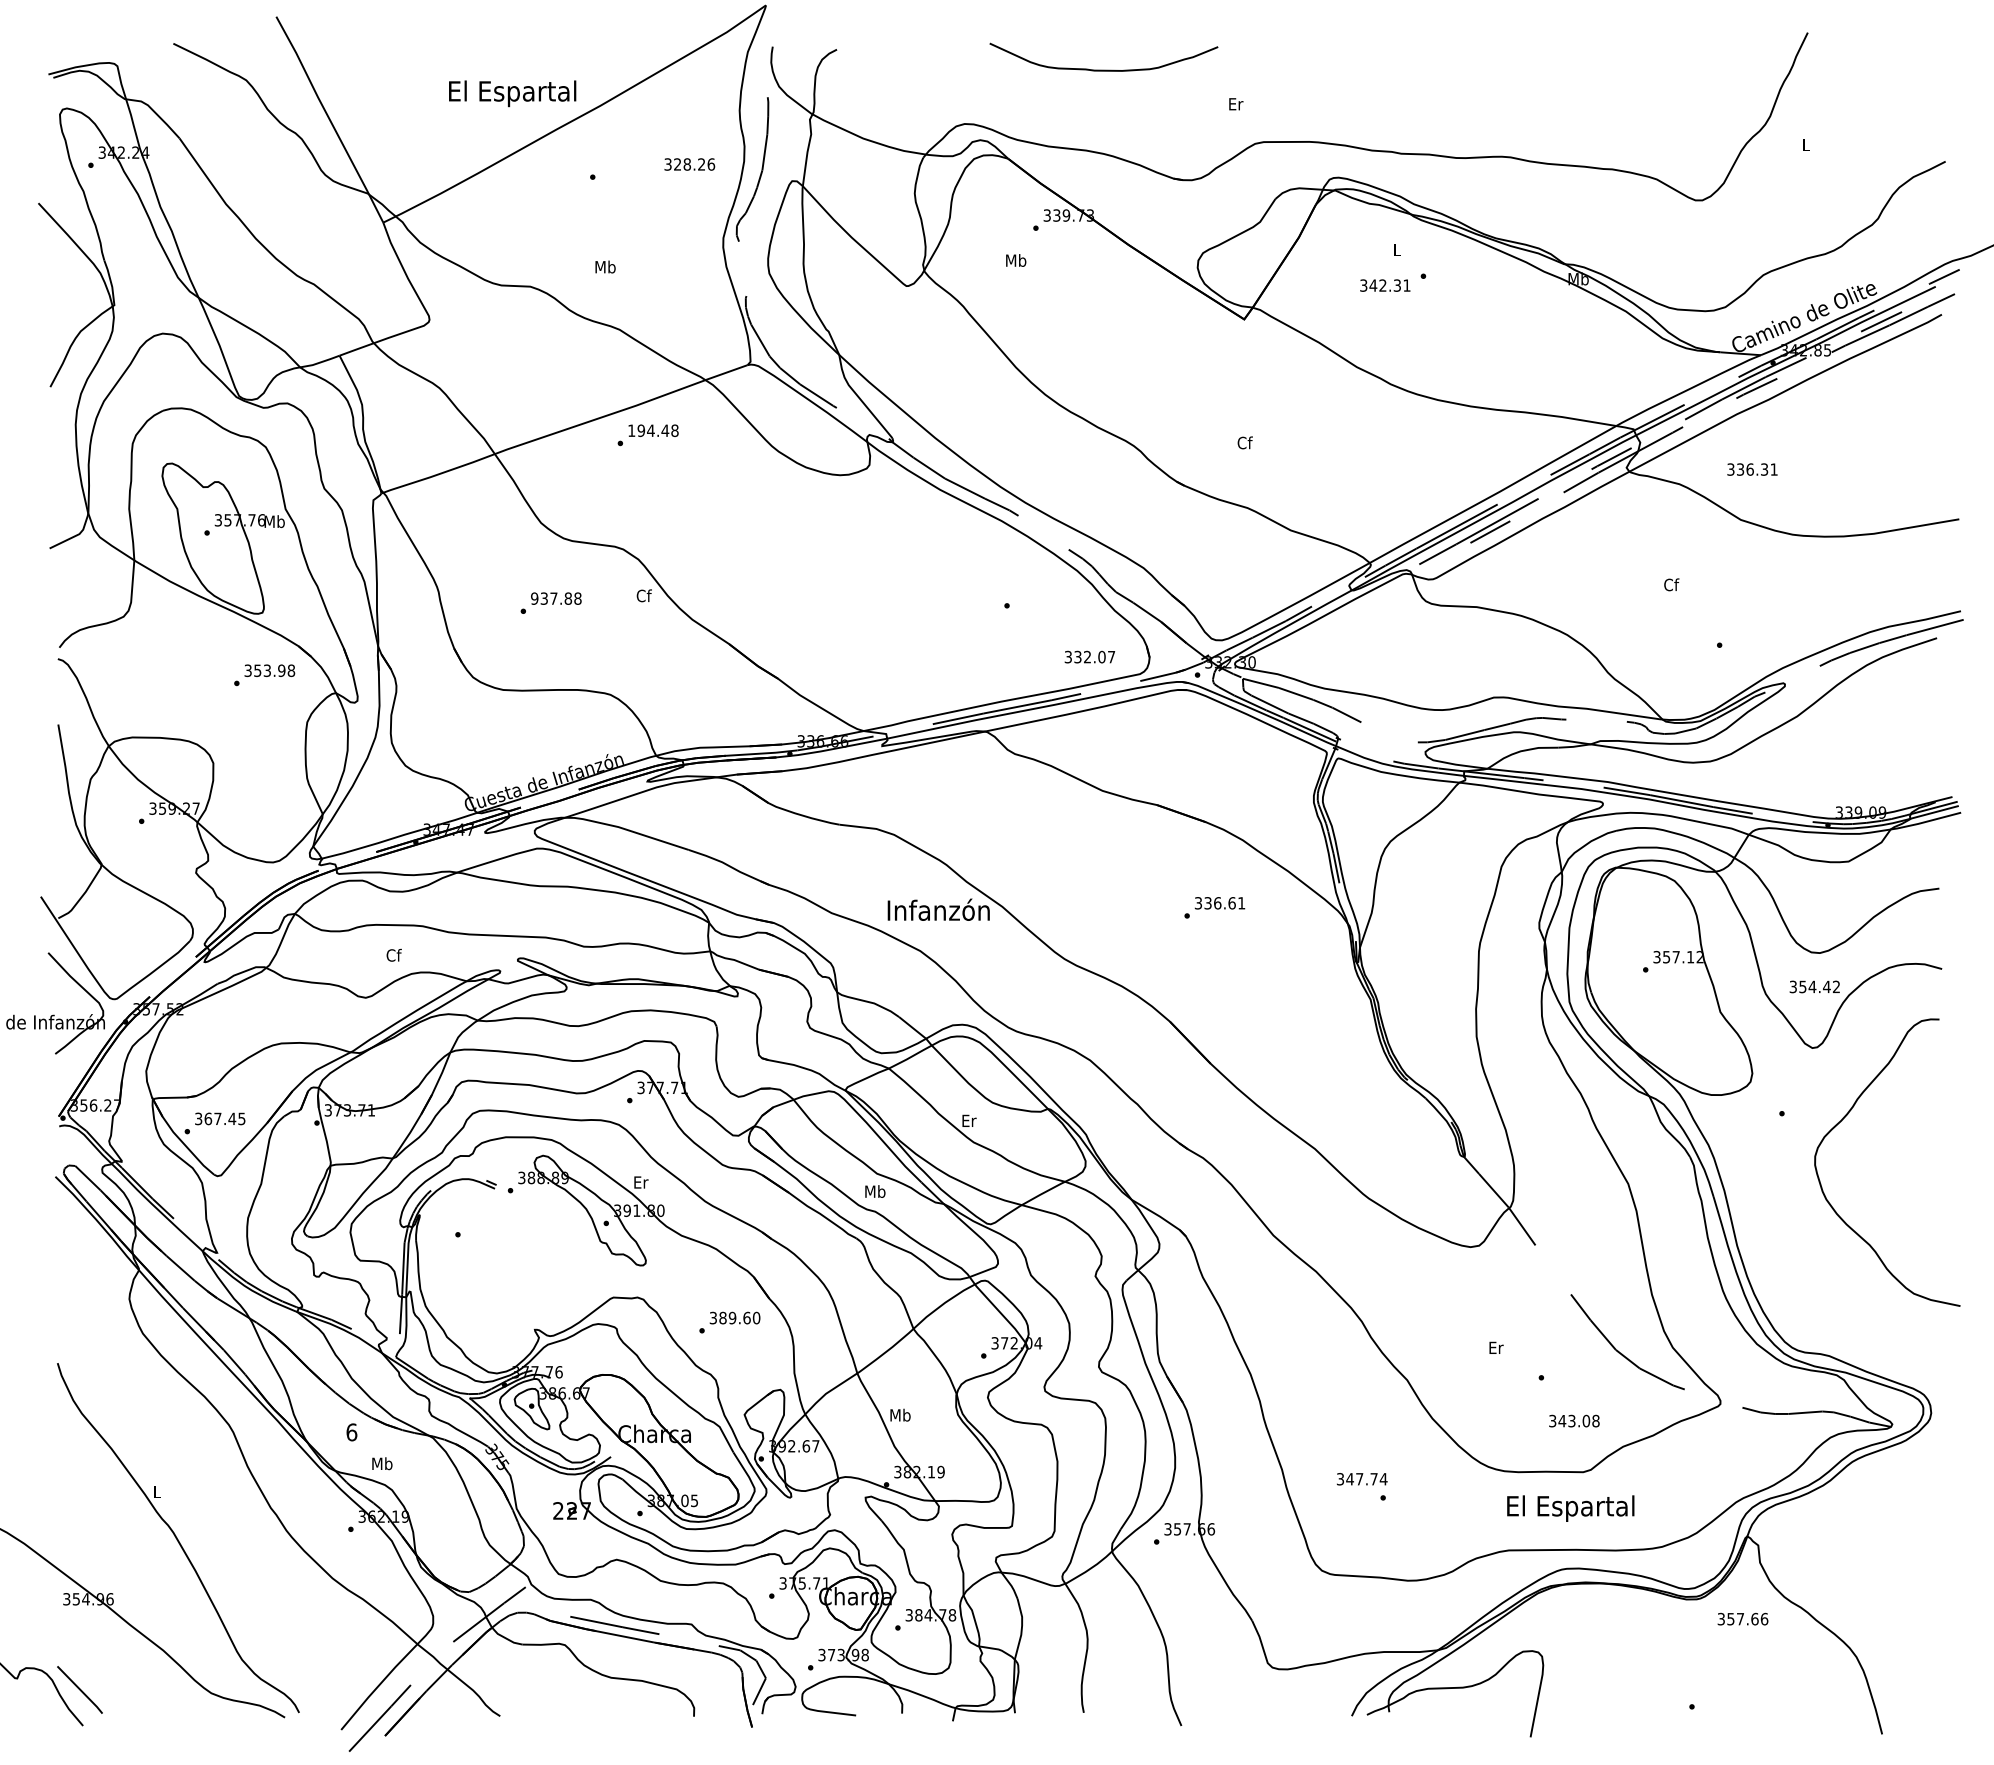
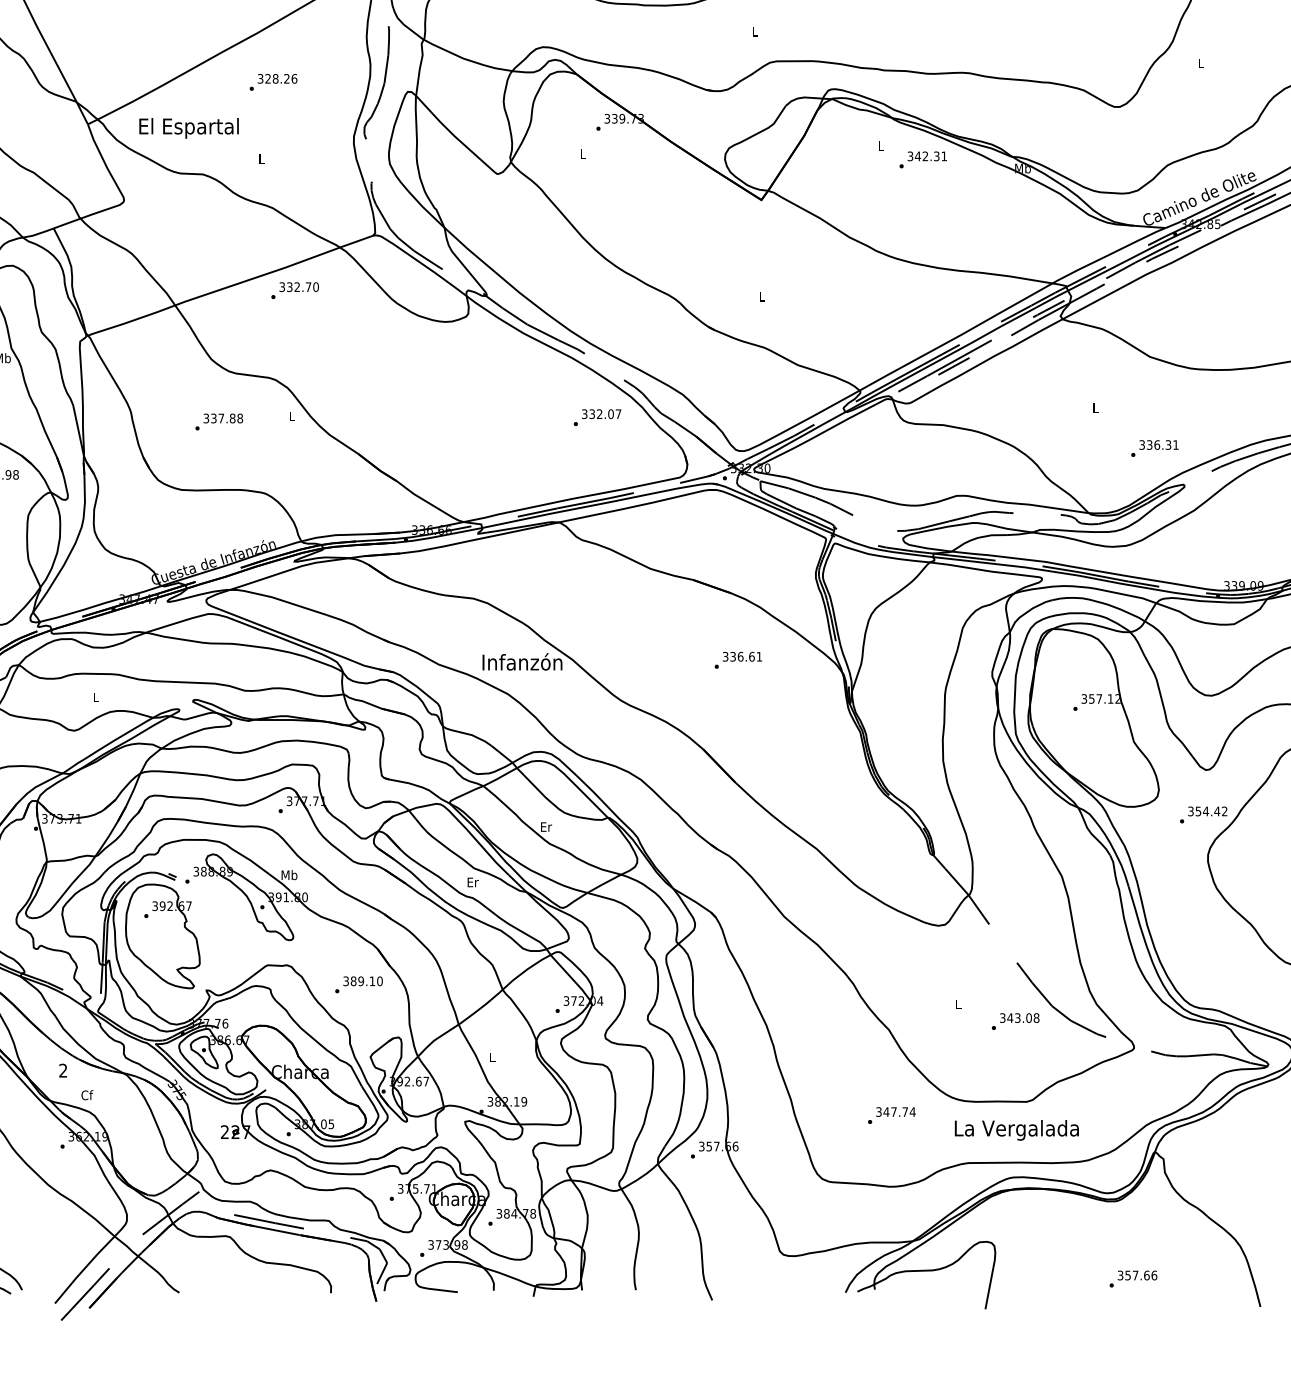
text: (512, 93) -> (188, 128), moved
text: (1236, 104) -> (755, 31), Er -> L
text: (689, 164) -> (277, 78), moved
text: (1016, 260) -> (583, 153), Mb -> L
text: (605, 266) -> (261, 158), Mb -> L
text: (1385, 285) -> (927, 156), moved
text: (653, 430) -> (299, 286), 194.48 -> 332.70
text: (1244, 442) -> (761, 296), Cf -> L
text: (1752, 469) -> (1159, 444), moved
text: (1671, 584) -> (1095, 407), Cf -> L
text: (643, 595) -> (291, 416), Cf -> L
text: (534, 598) -> (206, 418), 937.88 -> 337.88
text: (1089, 656) -> (601, 413), moved
text: (393, 954) -> (95, 696), Cf -> L
text: (1814, 986) -> (1207, 811), moved
text: (640, 1181) -> (289, 874), Er -> Mb
text: (875, 1191) -> (472, 882), Mb -> Er
part: (479, 1260) -> (163, 936), added
text: (746, 1317) -> (372, 980), 389.60 -> 389.10
text: (1496, 1347) -> (958, 1004), Er -> L
text: (900, 1414) -> (492, 1056), Mb -> L
text: (1574, 1420) -> (1019, 1017), moved
text: (351, 1432) -> (63, 1070), 6 -> 2
text: (382, 1463) -> (87, 1095), Mb -> Cf
text: (1362, 1479) -> (896, 1112), moved
text: (1570, 1508) -> (1016, 1130), El Espartal -> La Vergalada
text: (1742, 1618) -> (1137, 1274), moved

